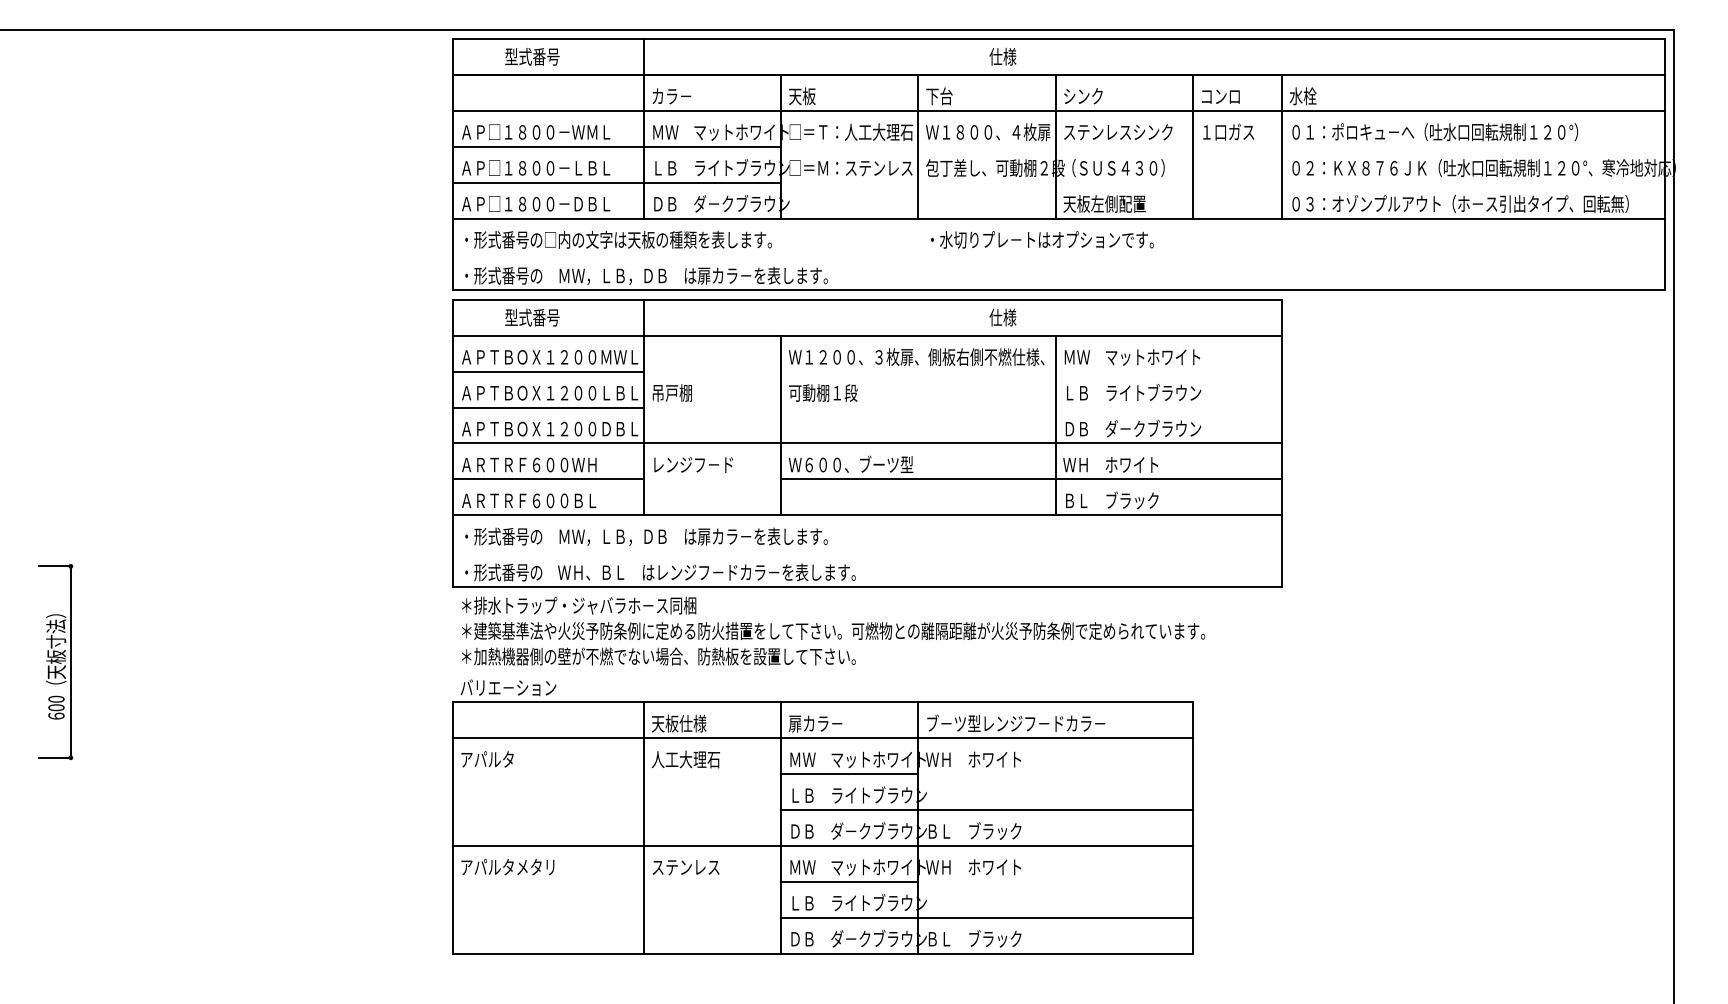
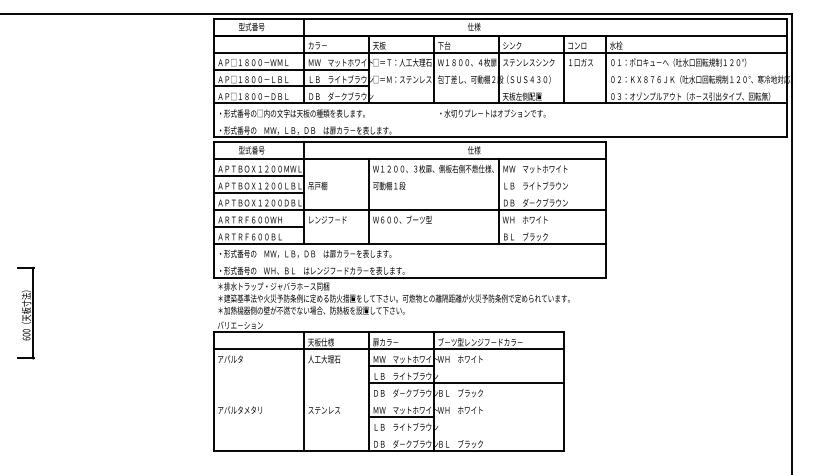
line: (1031, 478) -> (487, 226), removed
line: (821, 846) -> (388, 400), removed
line: (986, 918) -> (466, 434), removed

